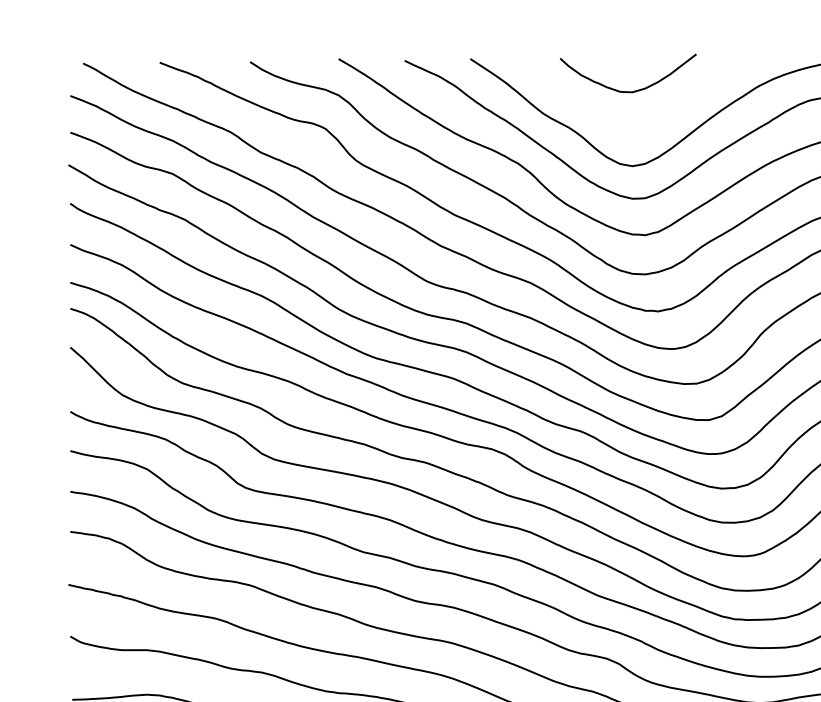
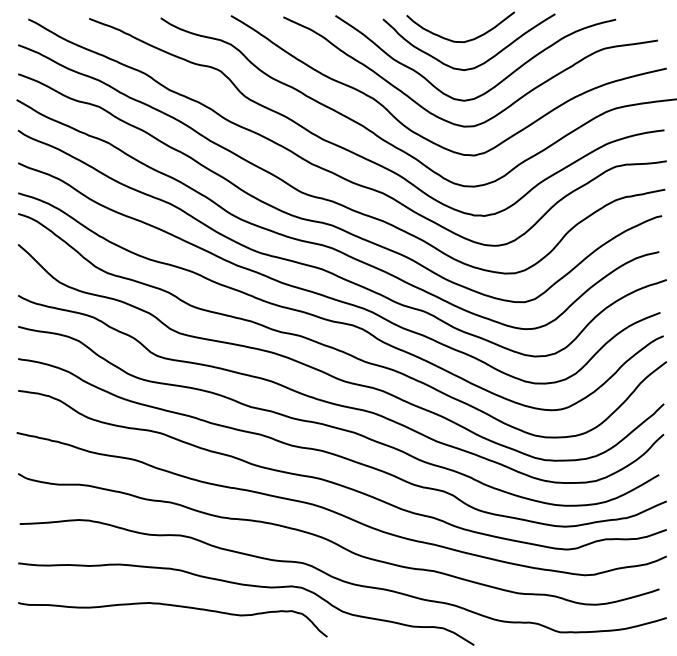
curve: (651, 120) -> (479, 64), added

